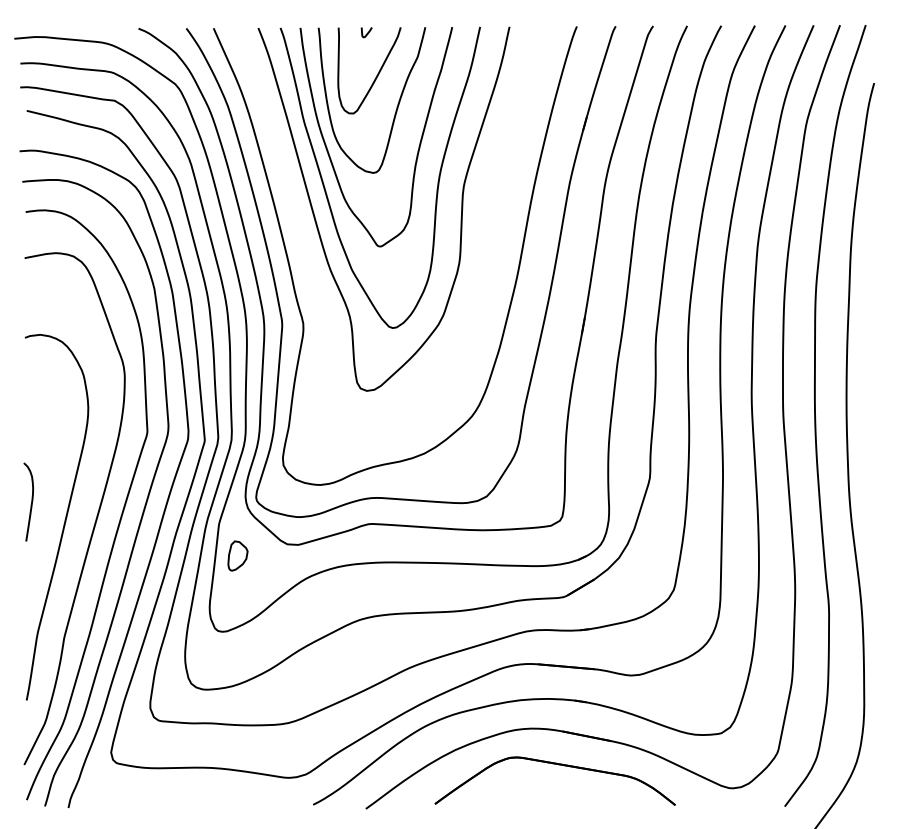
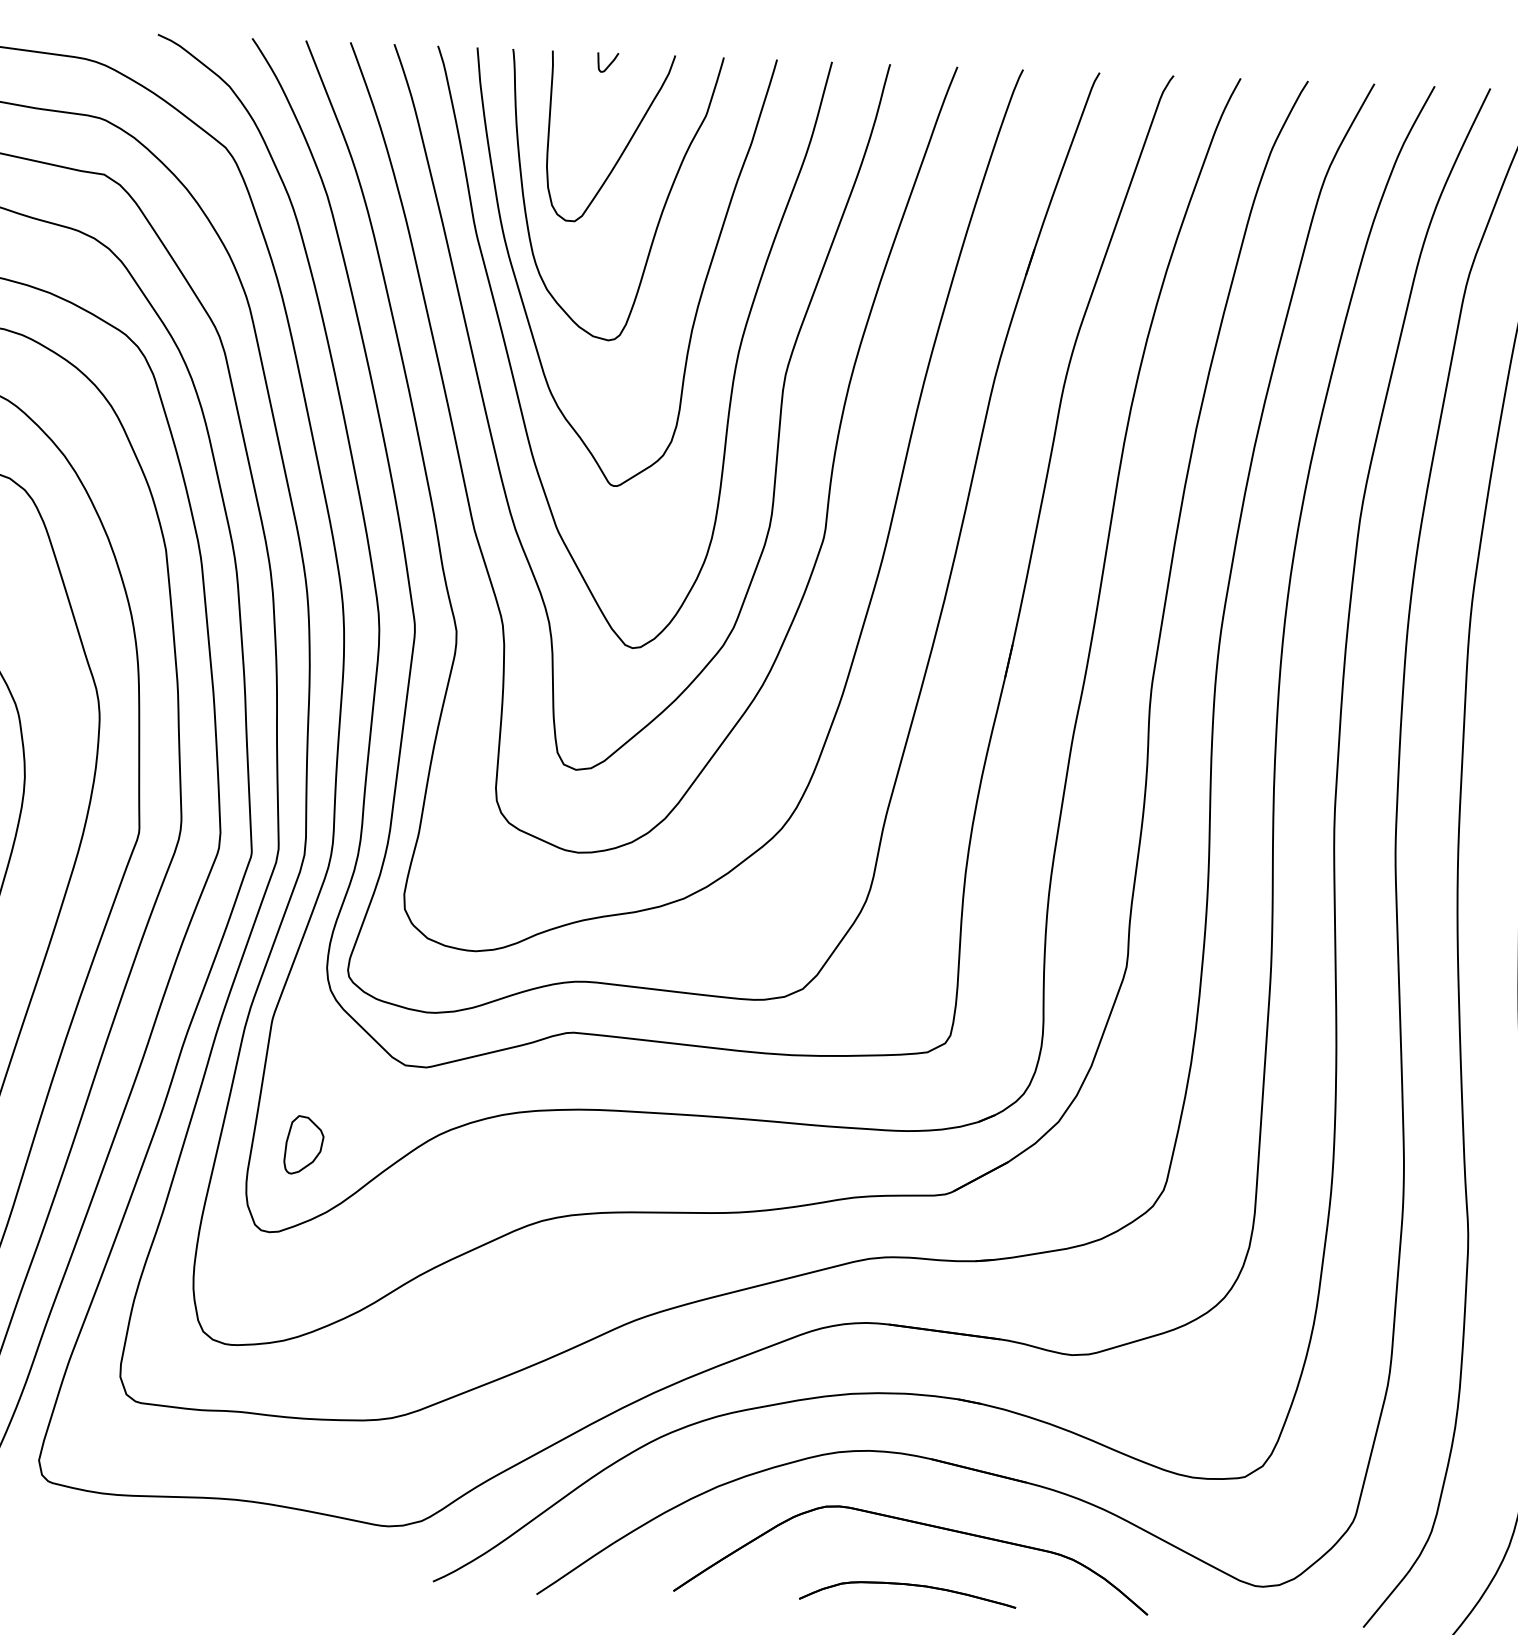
curve: (305, 249) -> (467, 485), added
part: (237, 555) -> (303, 1144), moved
part: (553, 799) -> (907, 1592), added

